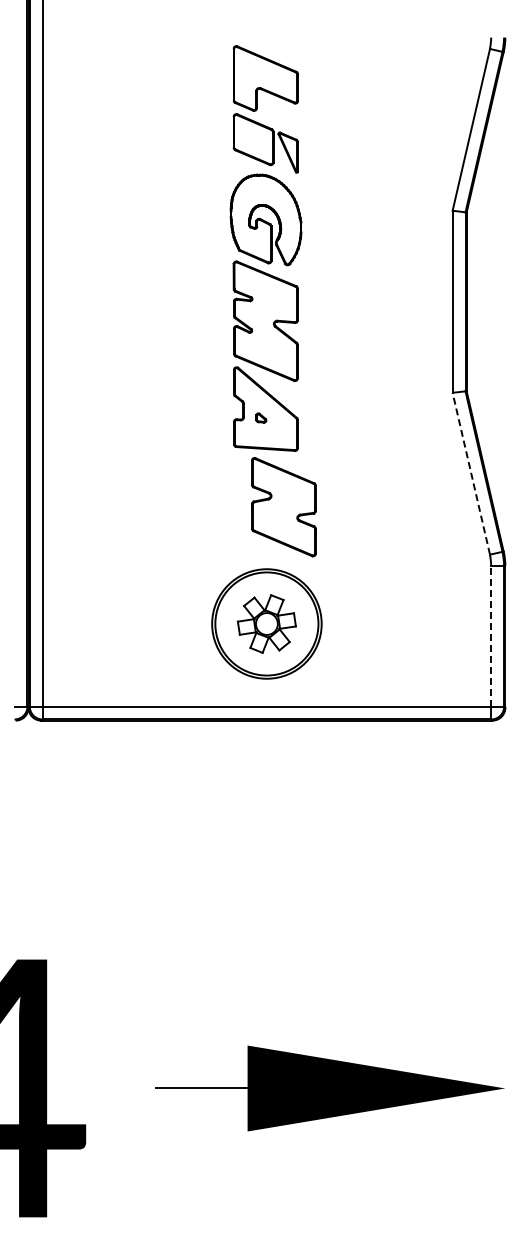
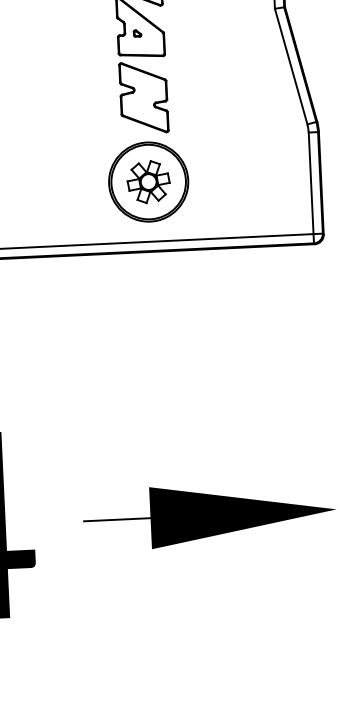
line: (471, 473) -> (291, 66), dashed -> solid
part: (283, 507) -> (143, 97), moved
line: (491, 635) -> (311, 182), dashed -> solid

